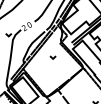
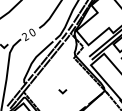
line: (52, 57) -> (62, 91), moved

